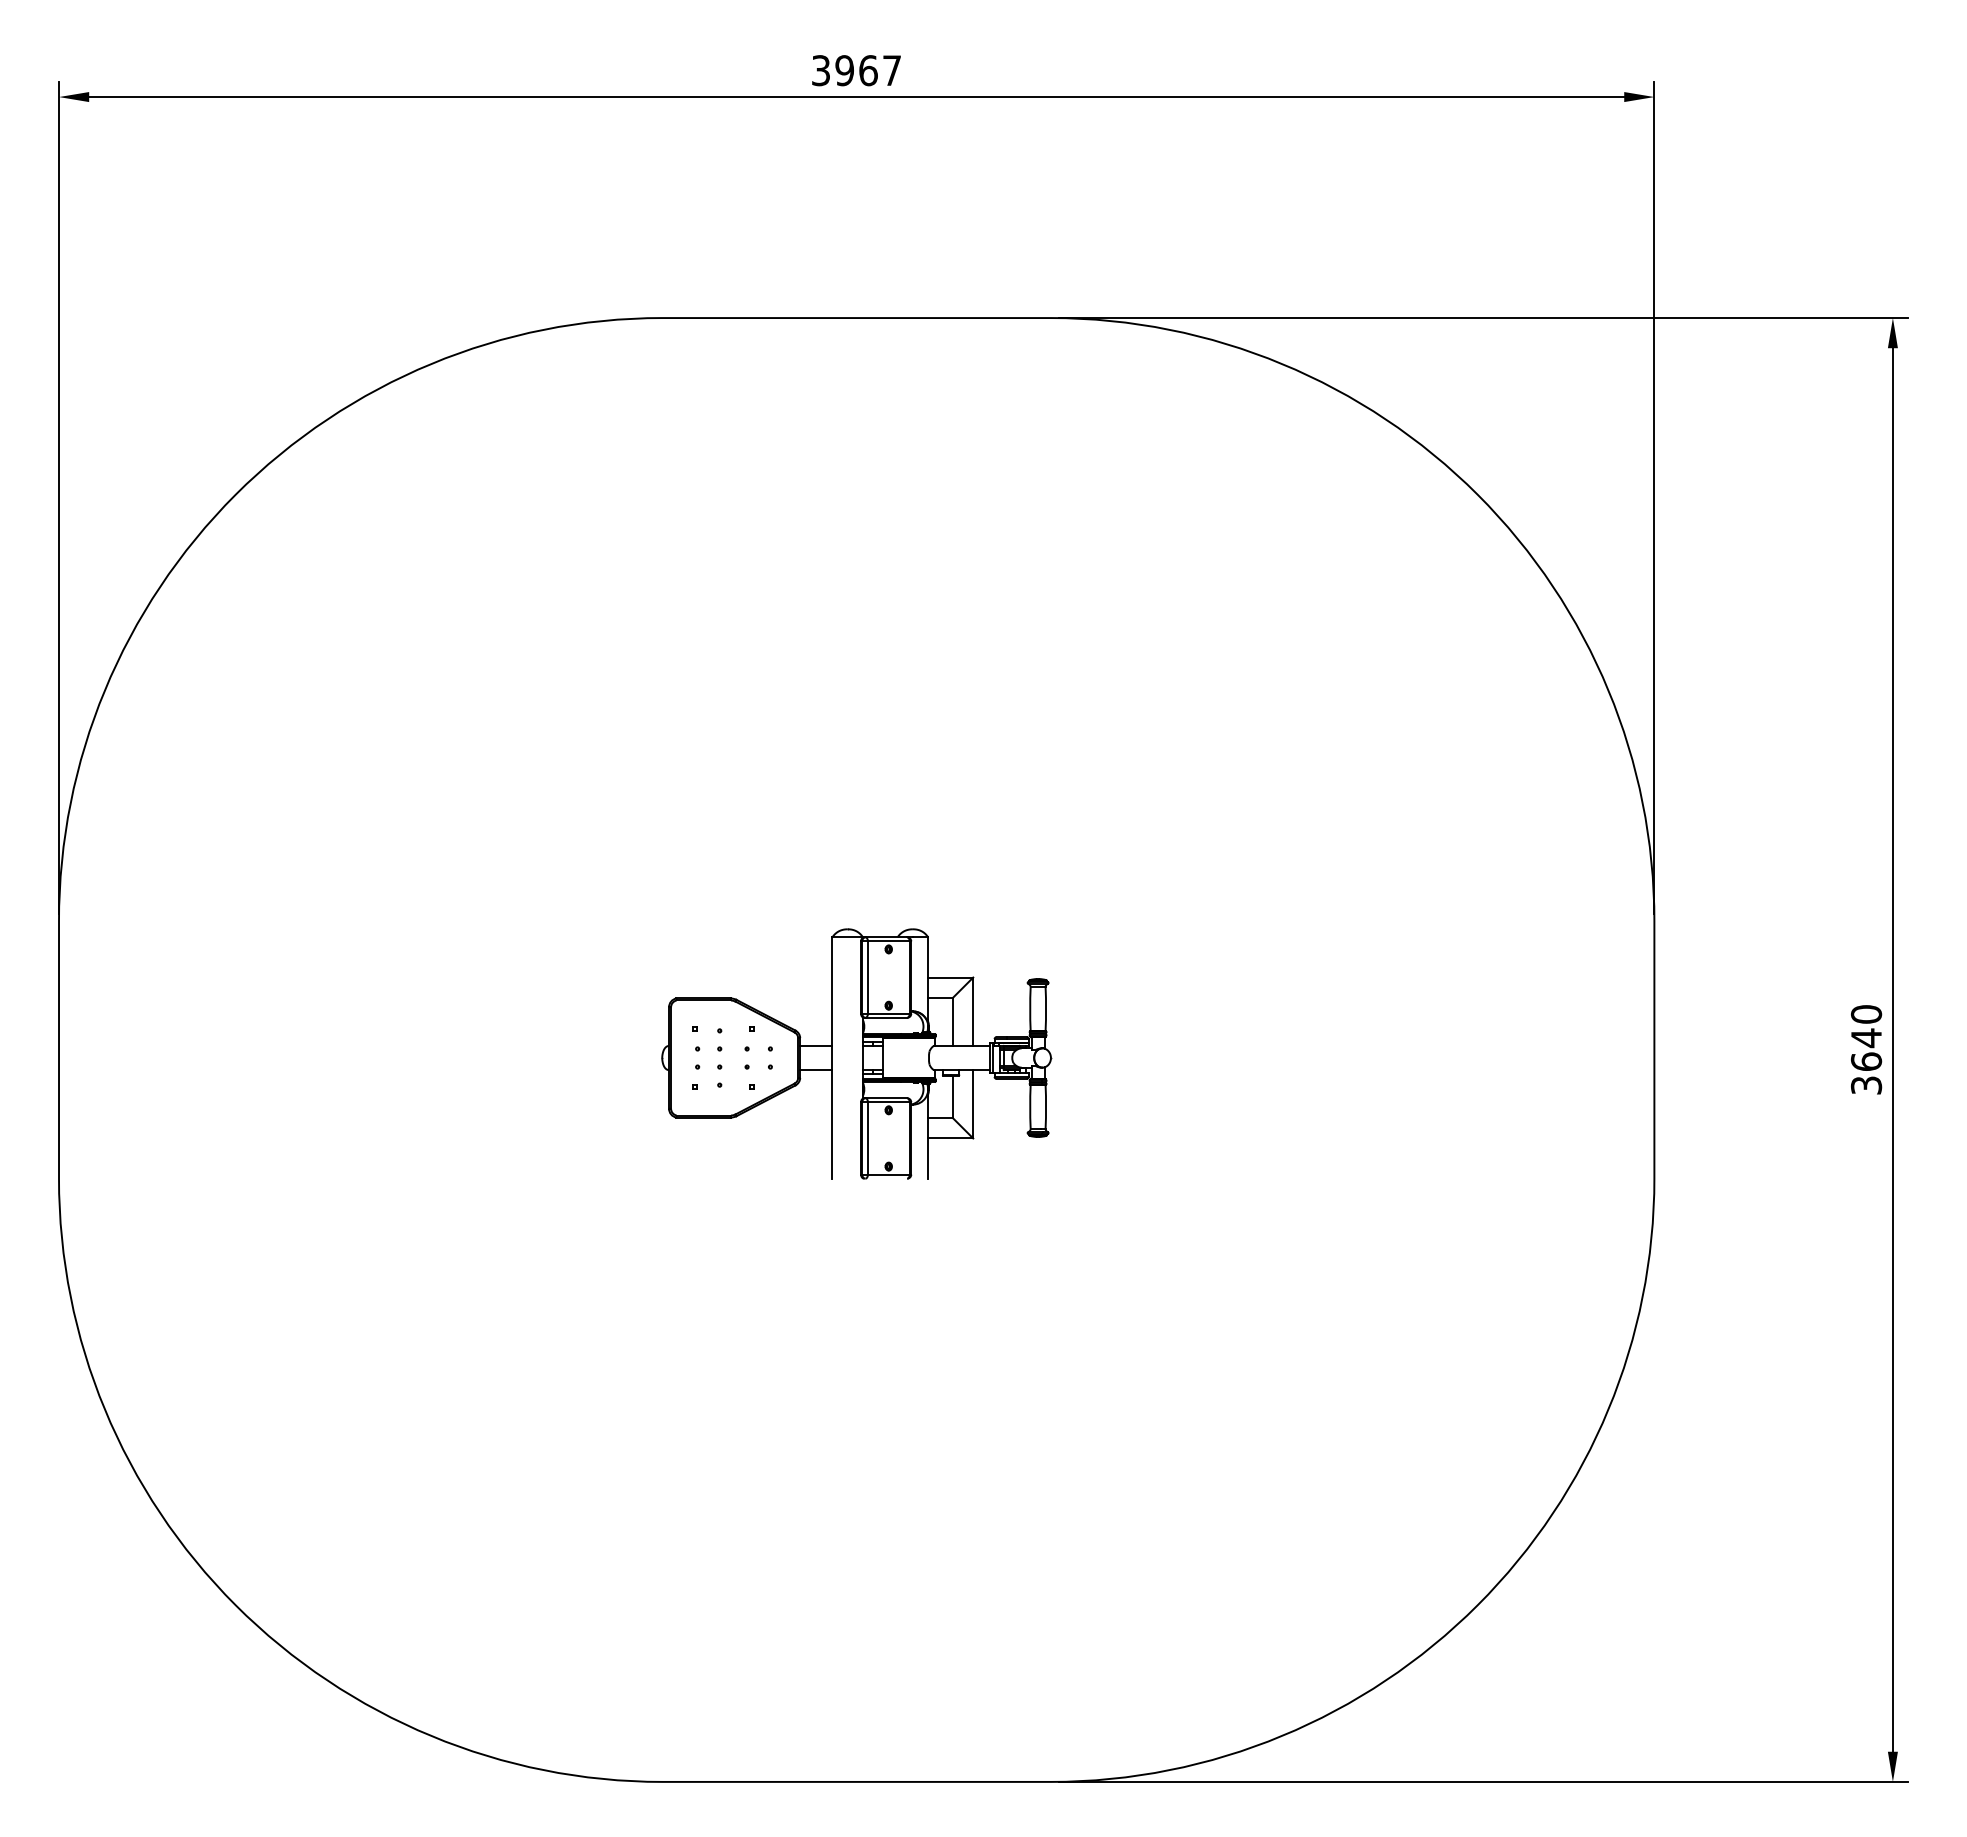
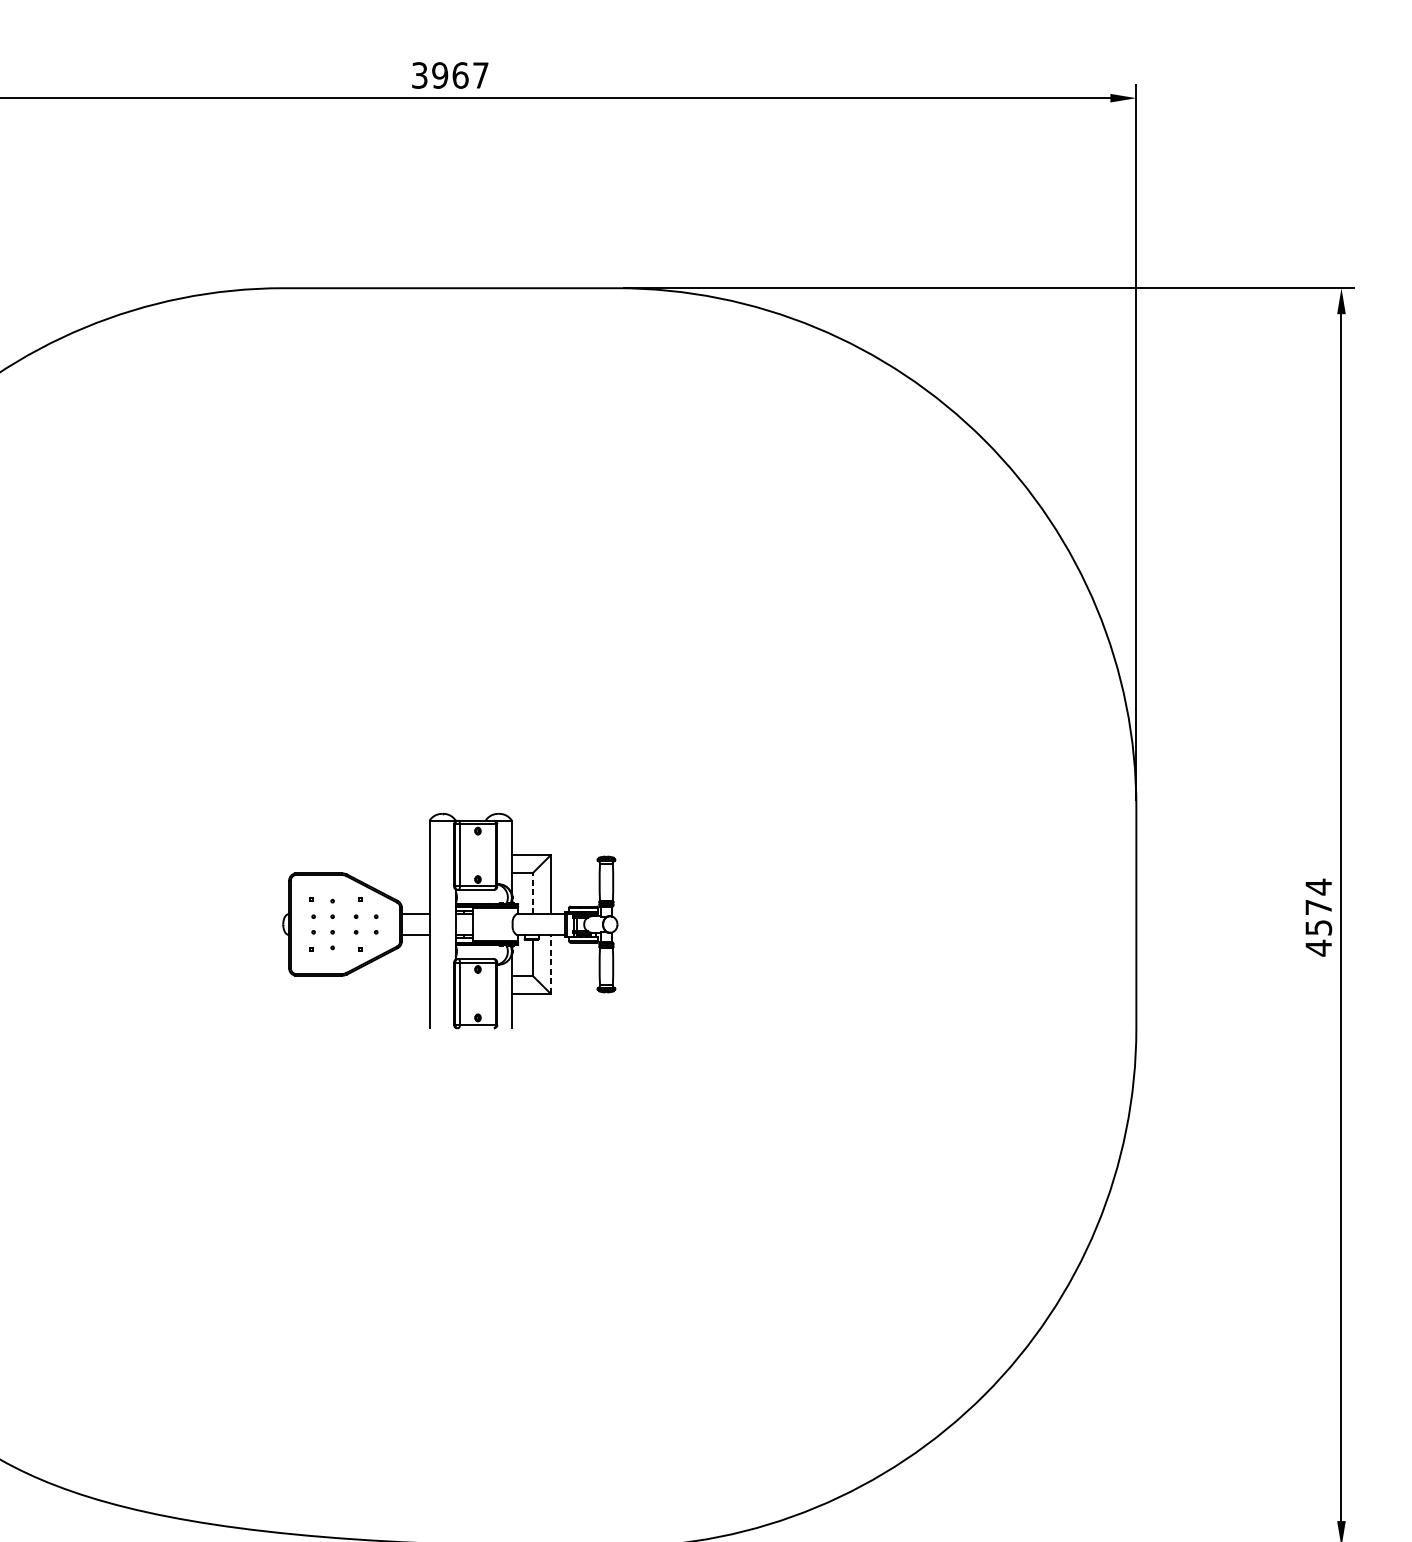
line: (953, 1021) -> (533, 893), solid -> dashed
text: (1866, 1049) -> (1318, 917), 3640 -> 4574
line: (973, 1103) -> (550, 963), solid -> dashed

